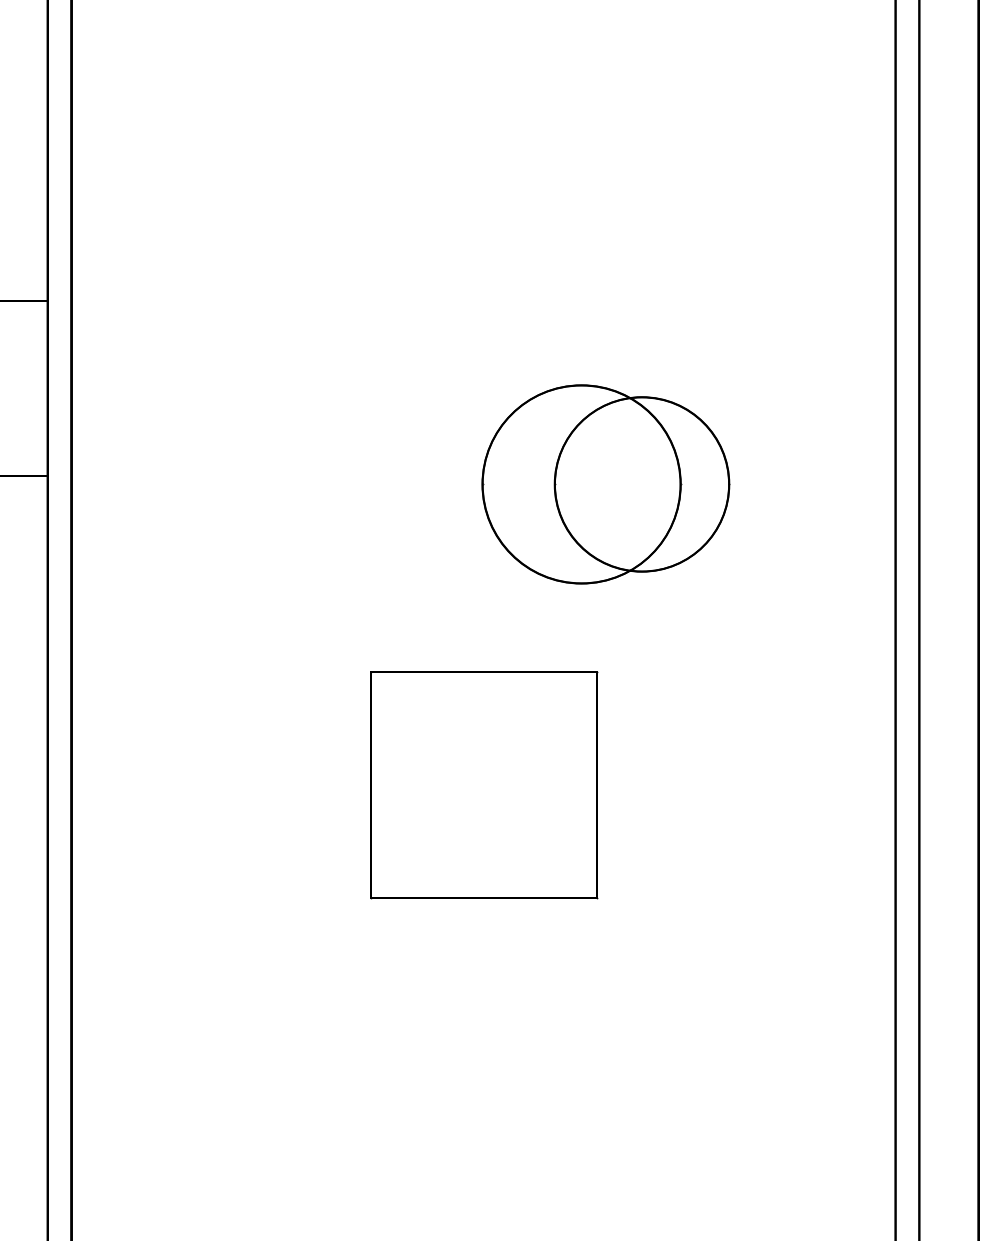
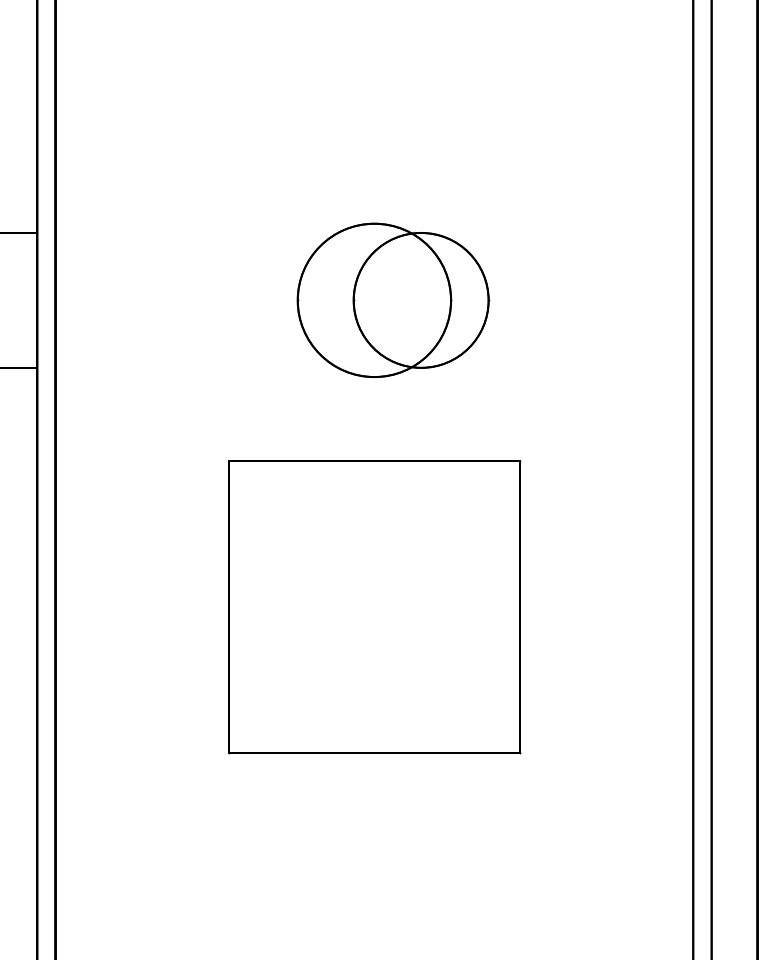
part: (605, 484) -> (392, 300), moved
part: (483, 784) -> (374, 606), size x1.67

